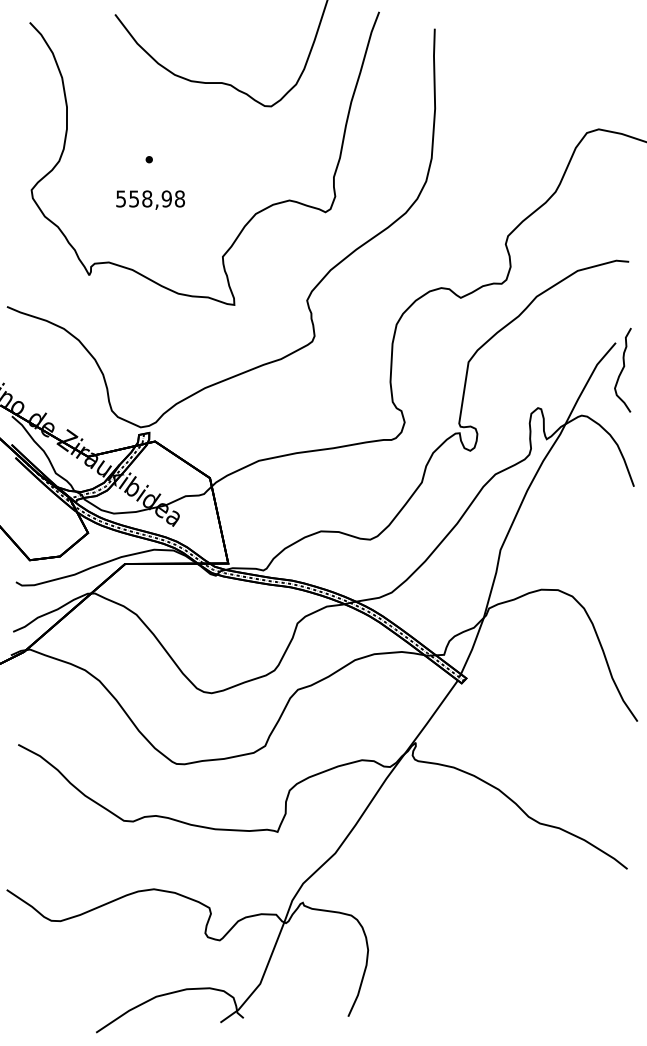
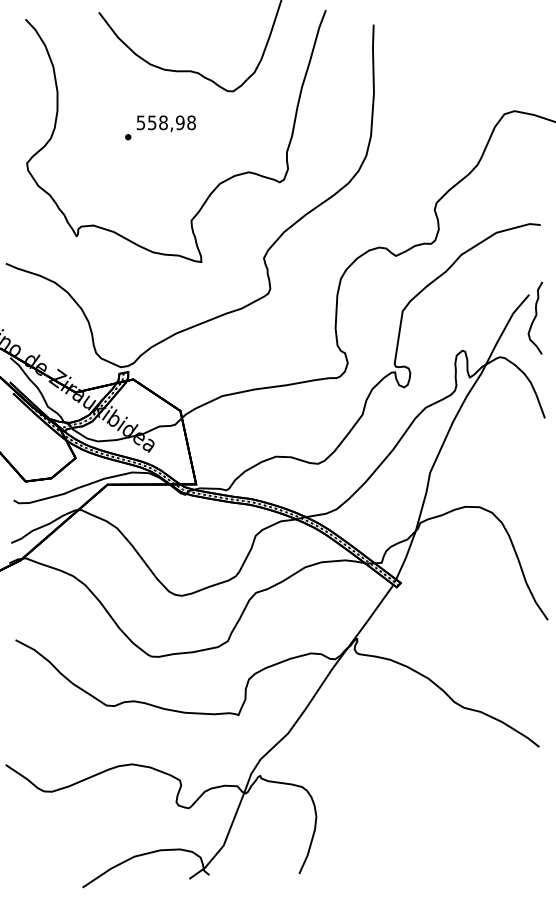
text: (150, 199) -> (166, 123), moved

